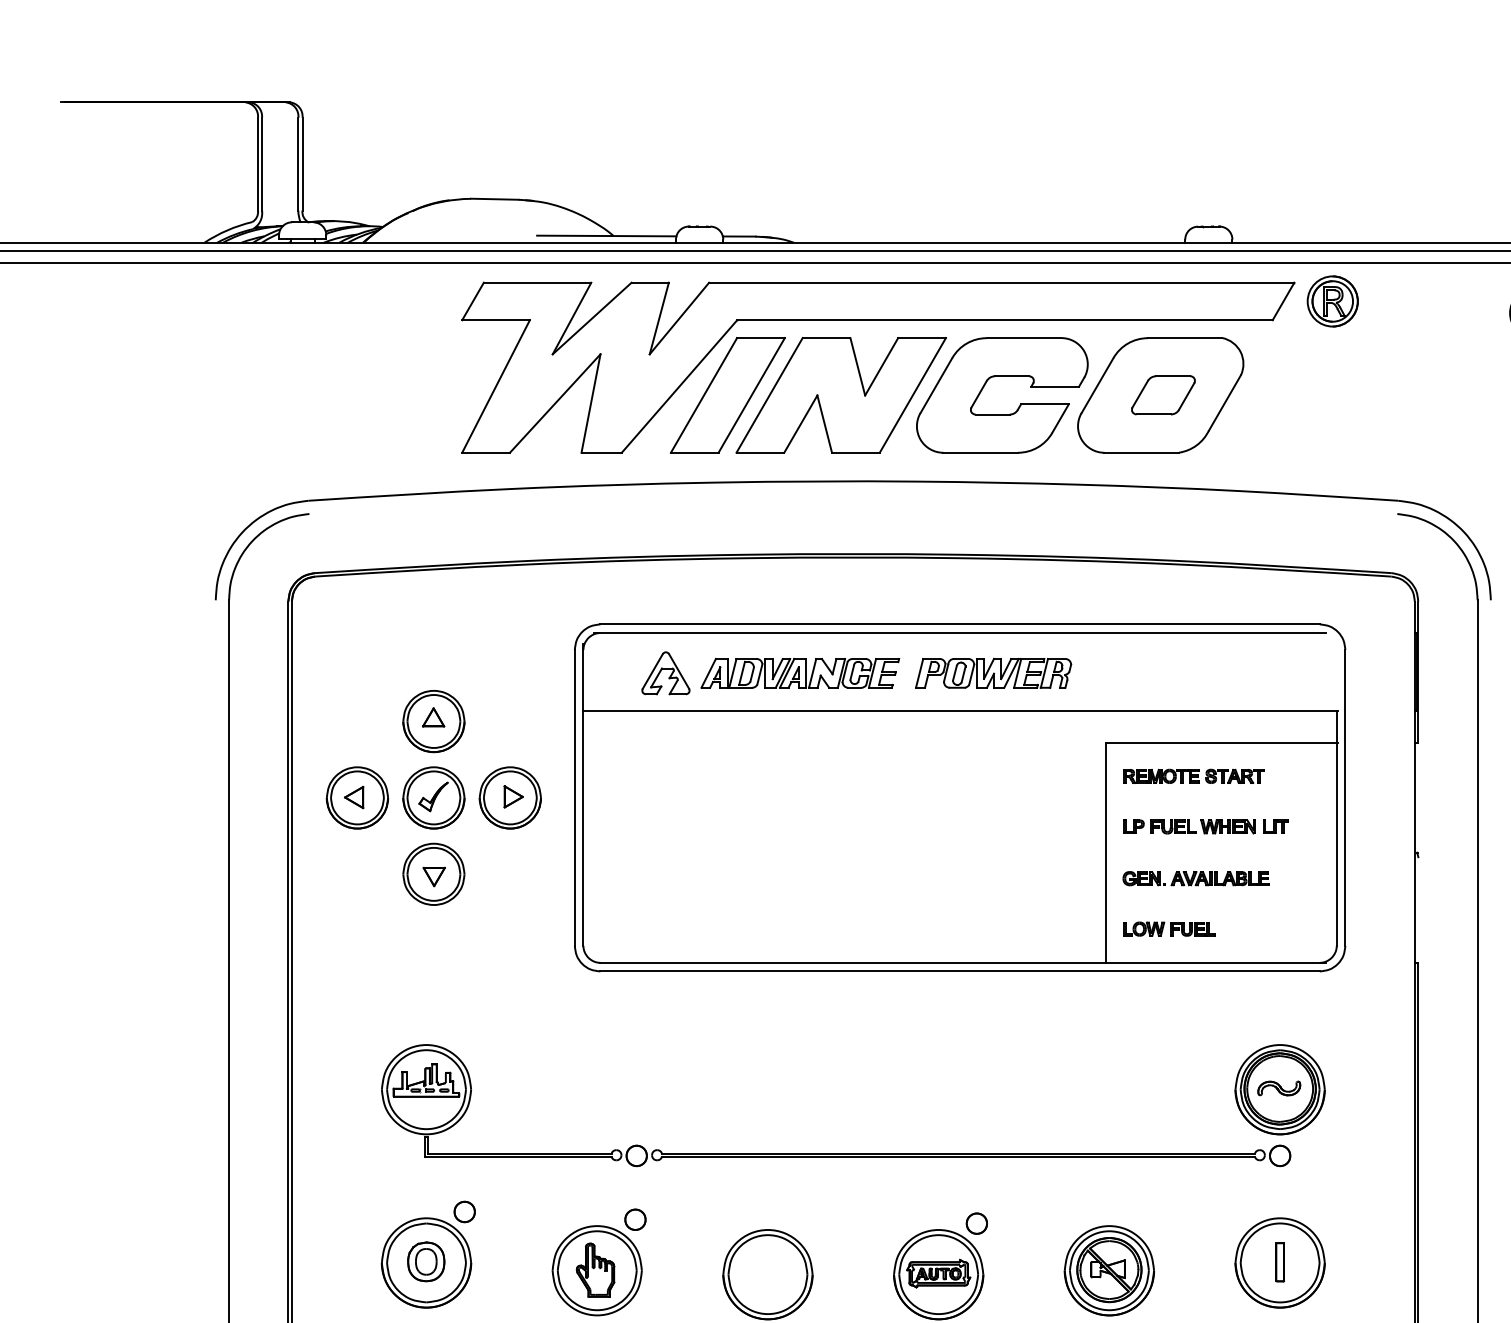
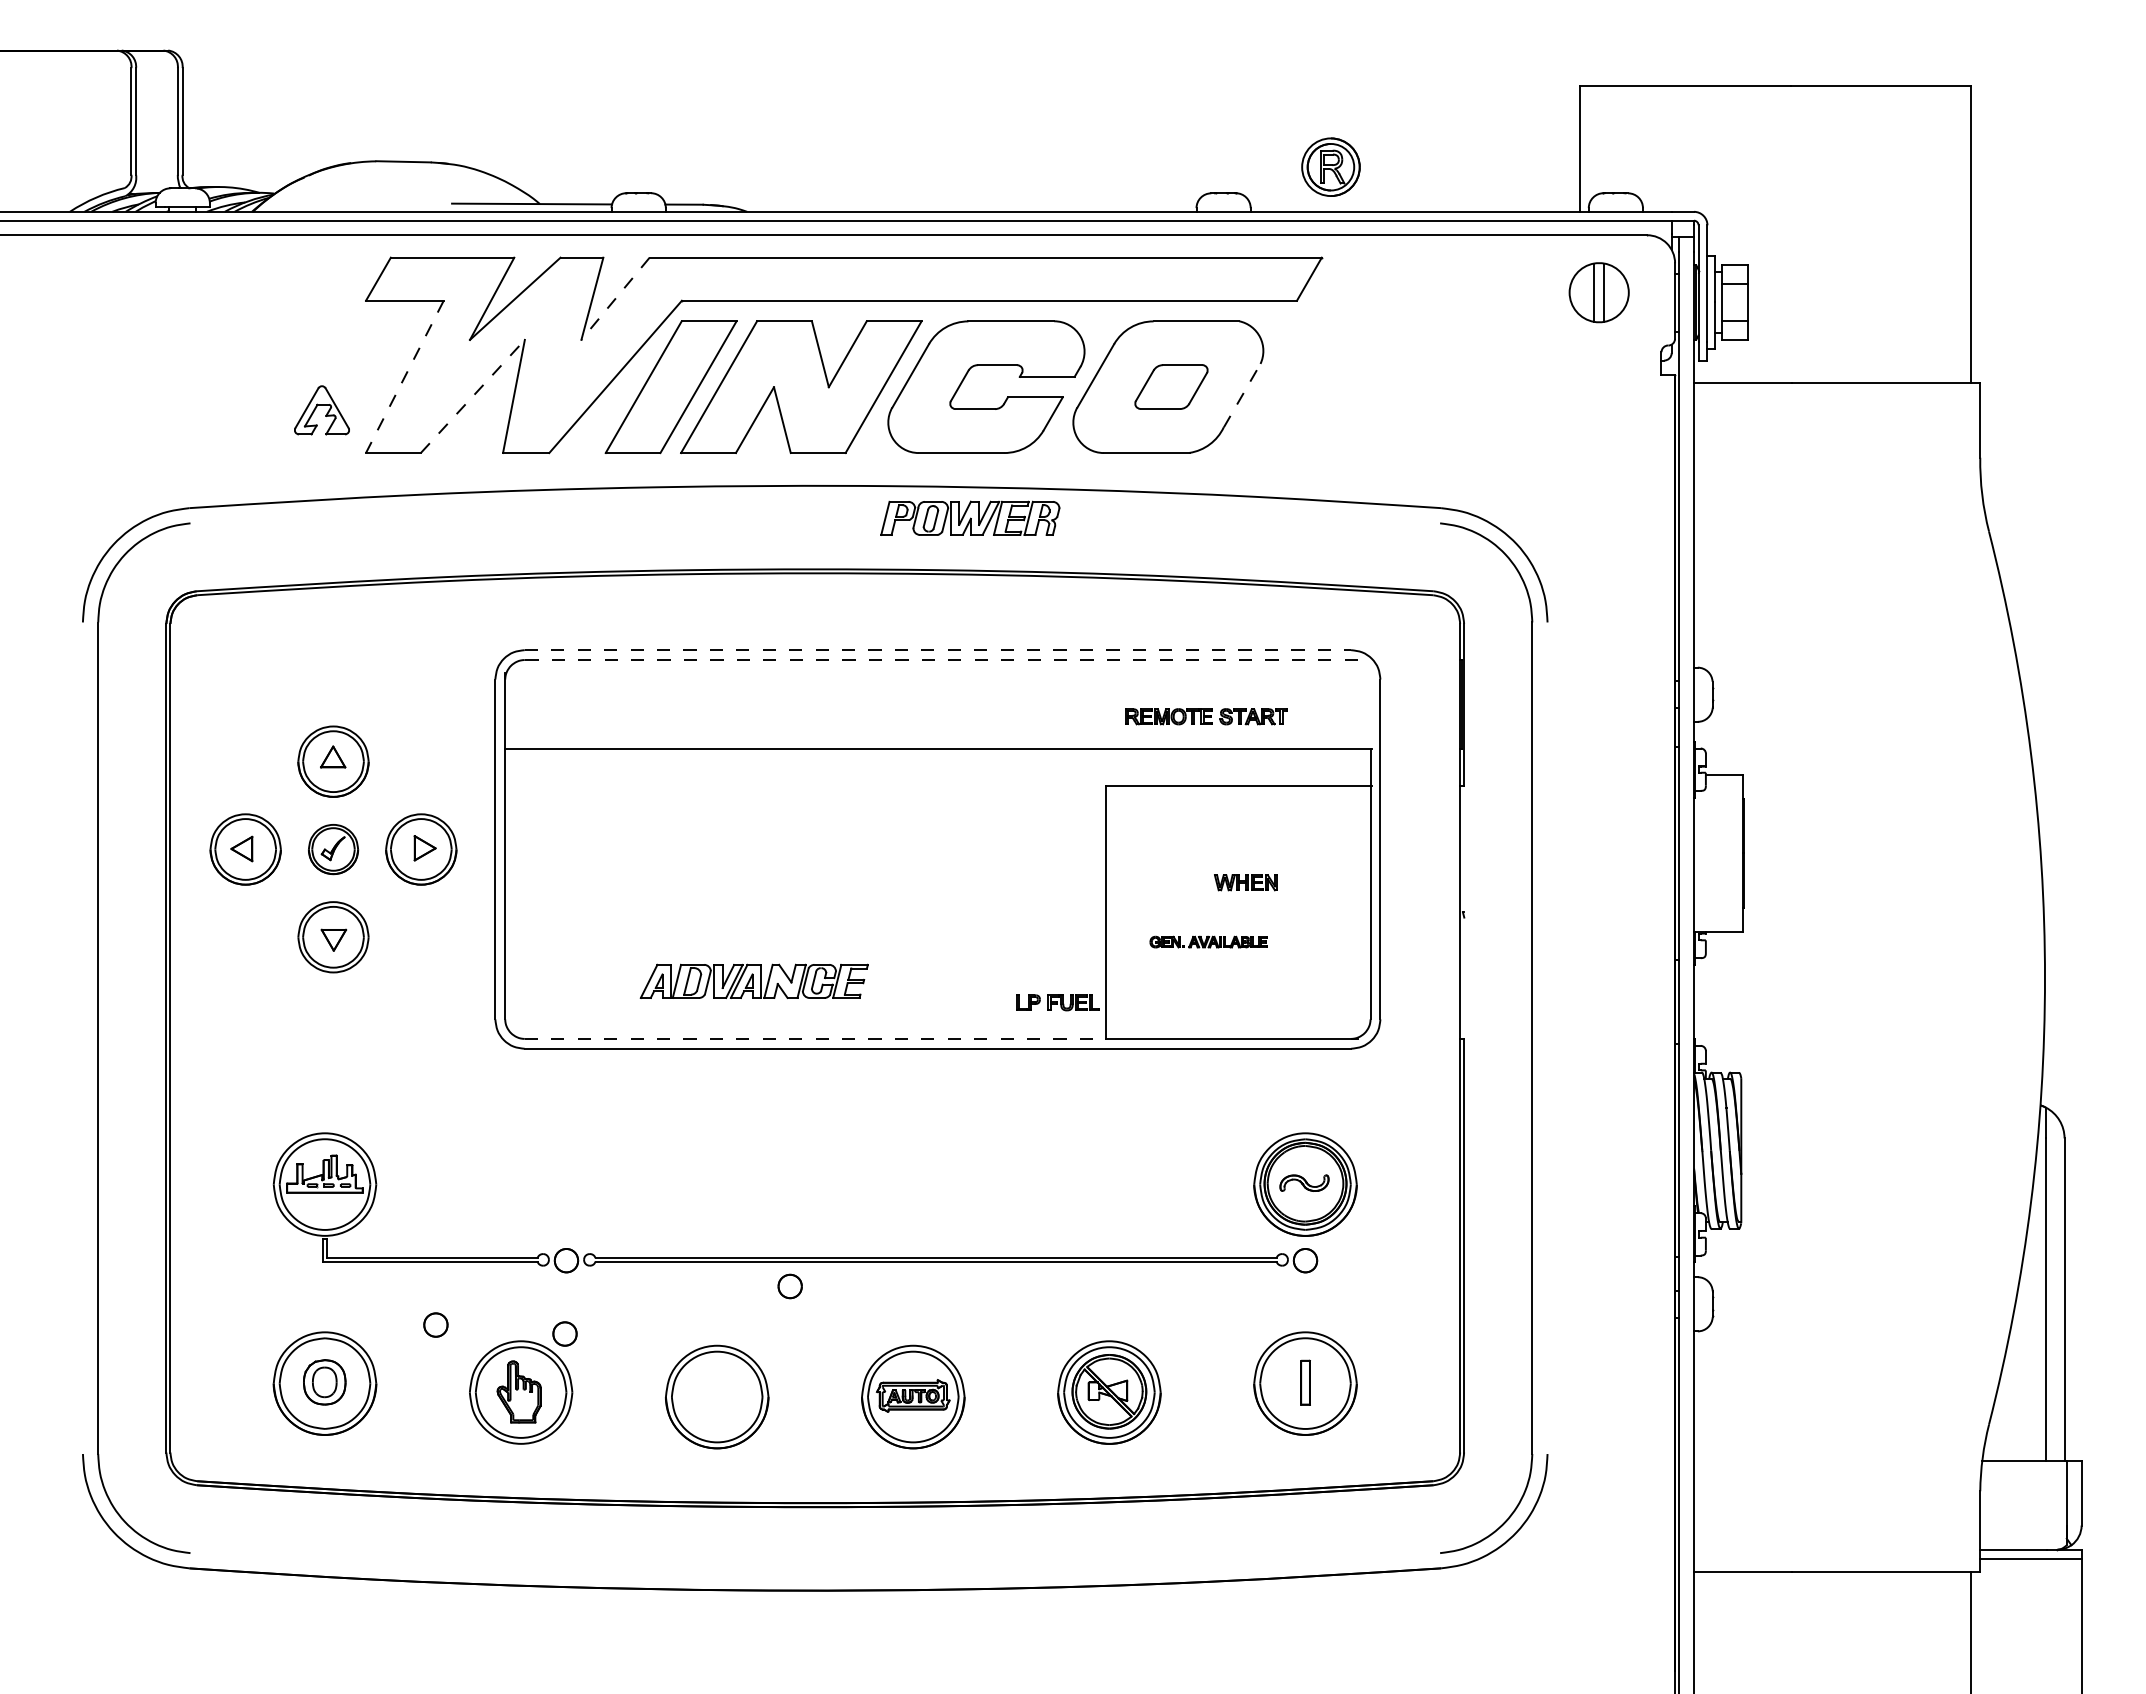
part: (1332, 300) -> (1330, 166), moved
line: (679, 319) -> (615, 299), solid -> dashed
line: (495, 387) -> (404, 377), solid -> dashed
line: (1225, 402) -> (1242, 395), solid -> dashed
line: (554, 403) -> (472, 396), solid -> dashed
line: (960, 624) -> (938, 650), solid -> dashed
line: (959, 633) -> (937, 660), solid -> dashed
part: (799, 672) -> (753, 980), moved
part: (993, 672) -> (970, 517), moved
part: (665, 673) -> (321, 410), moved
part: (1193, 776) -> (1206, 716), moved
part: (433, 797) -> (333, 849), size x0.7
part: (1159, 826) -> (1057, 1002), moved
part: (1274, 826) -> (1299, 882), removed
part: (1195, 878) -> (1208, 941), size x0.7
part: (1169, 928) -> (1178, 999), removed
line: (853, 962) -> (815, 1038), solid -> dashed
part: (464, 1211) -> (435, 1324), moved
part: (976, 1223) -> (789, 1286), moved

